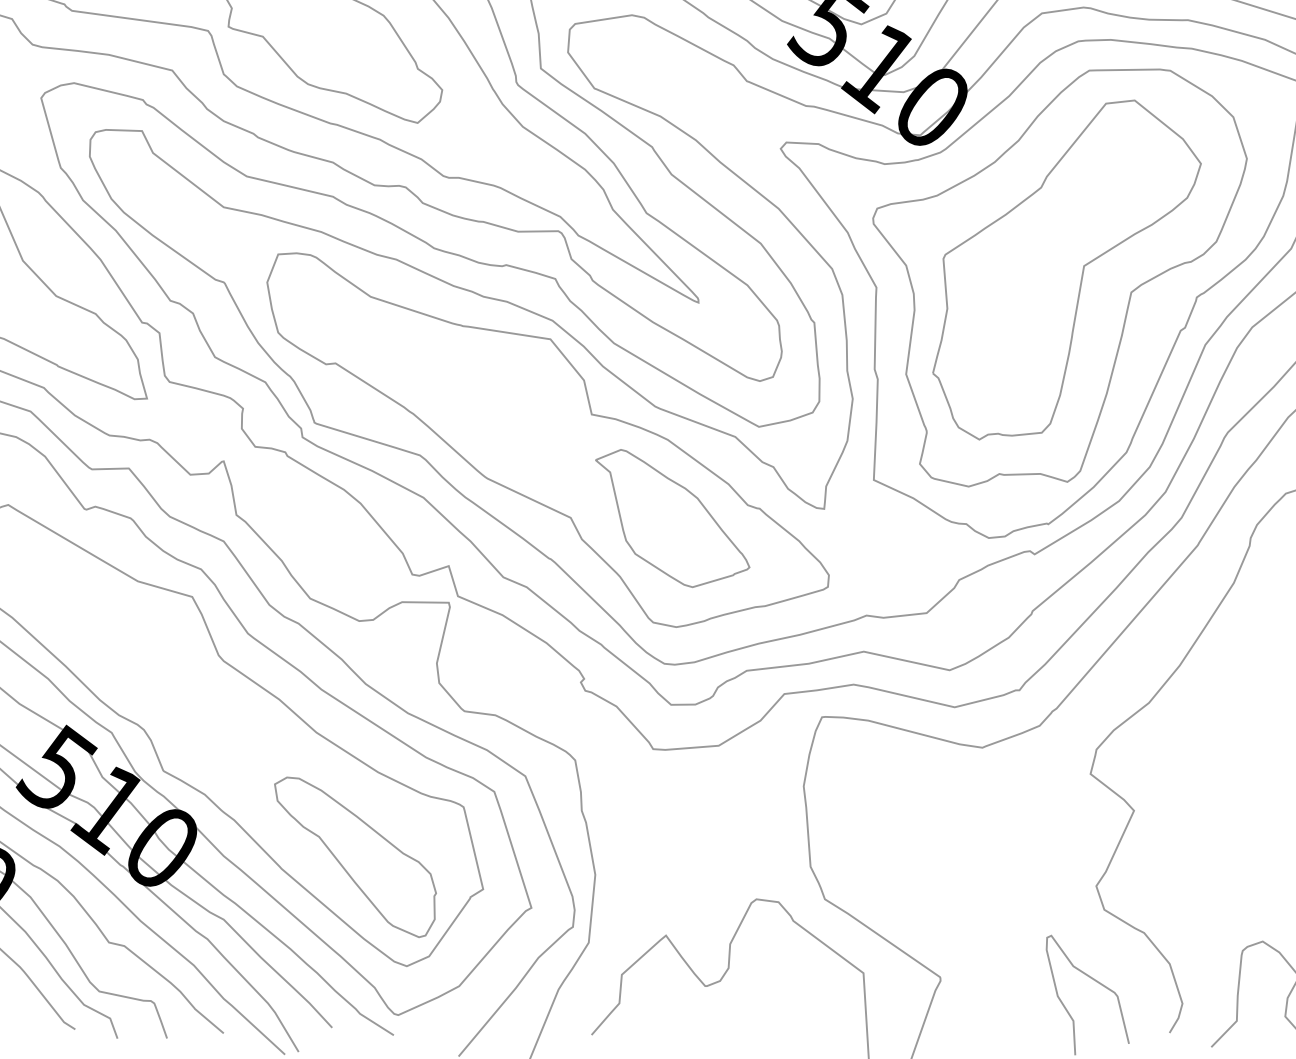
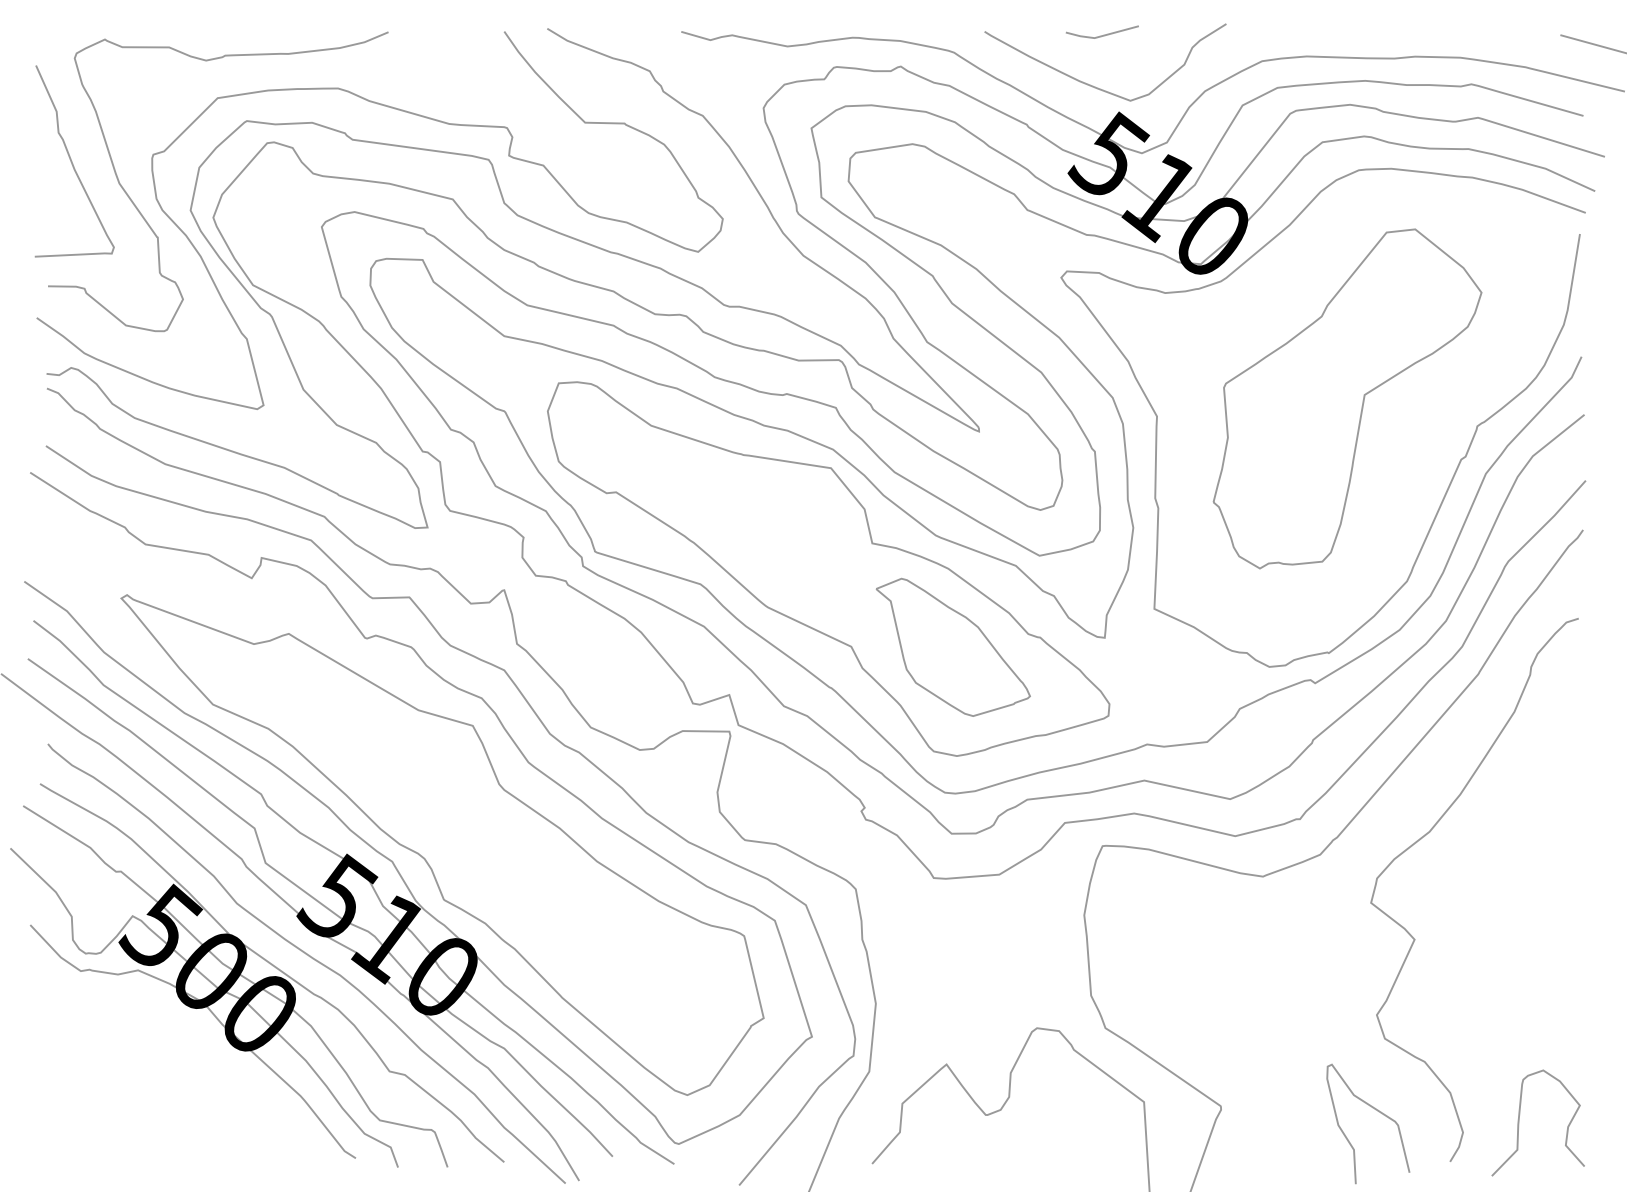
part: (1059, 277) -> (1340, 406), removed
part: (354, 856) -> (635, 985), removed

